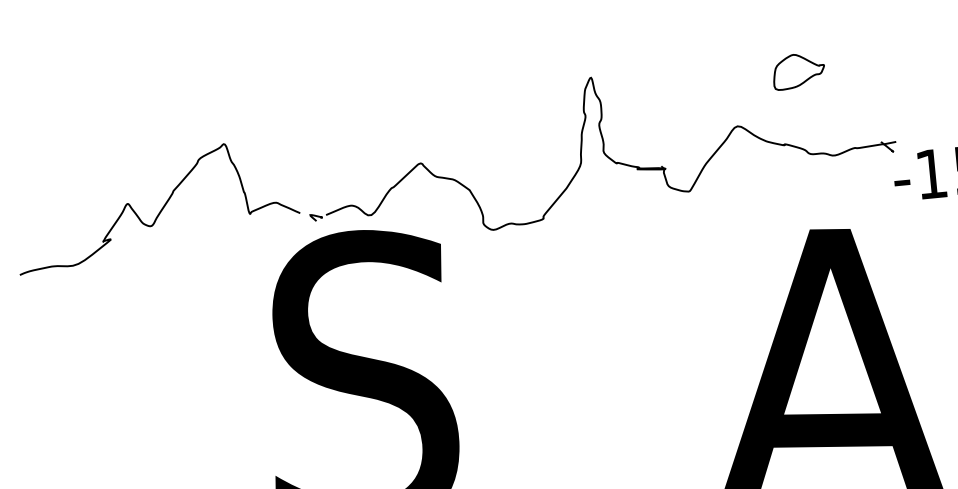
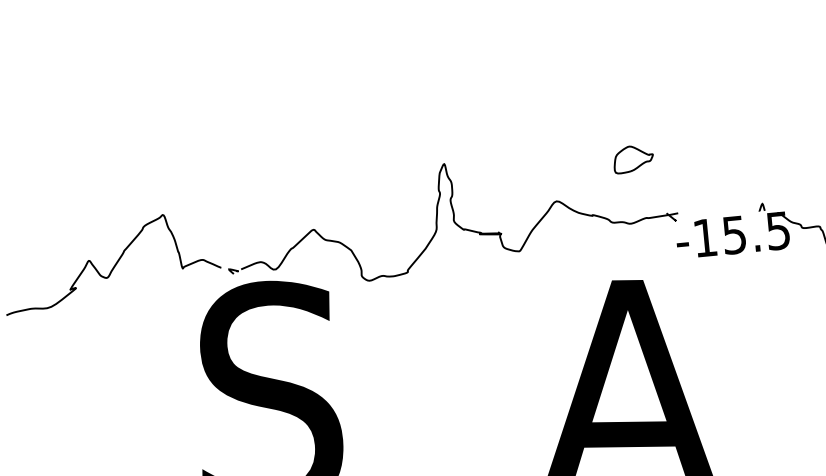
part: (798, 71) -> (633, 159), moved

